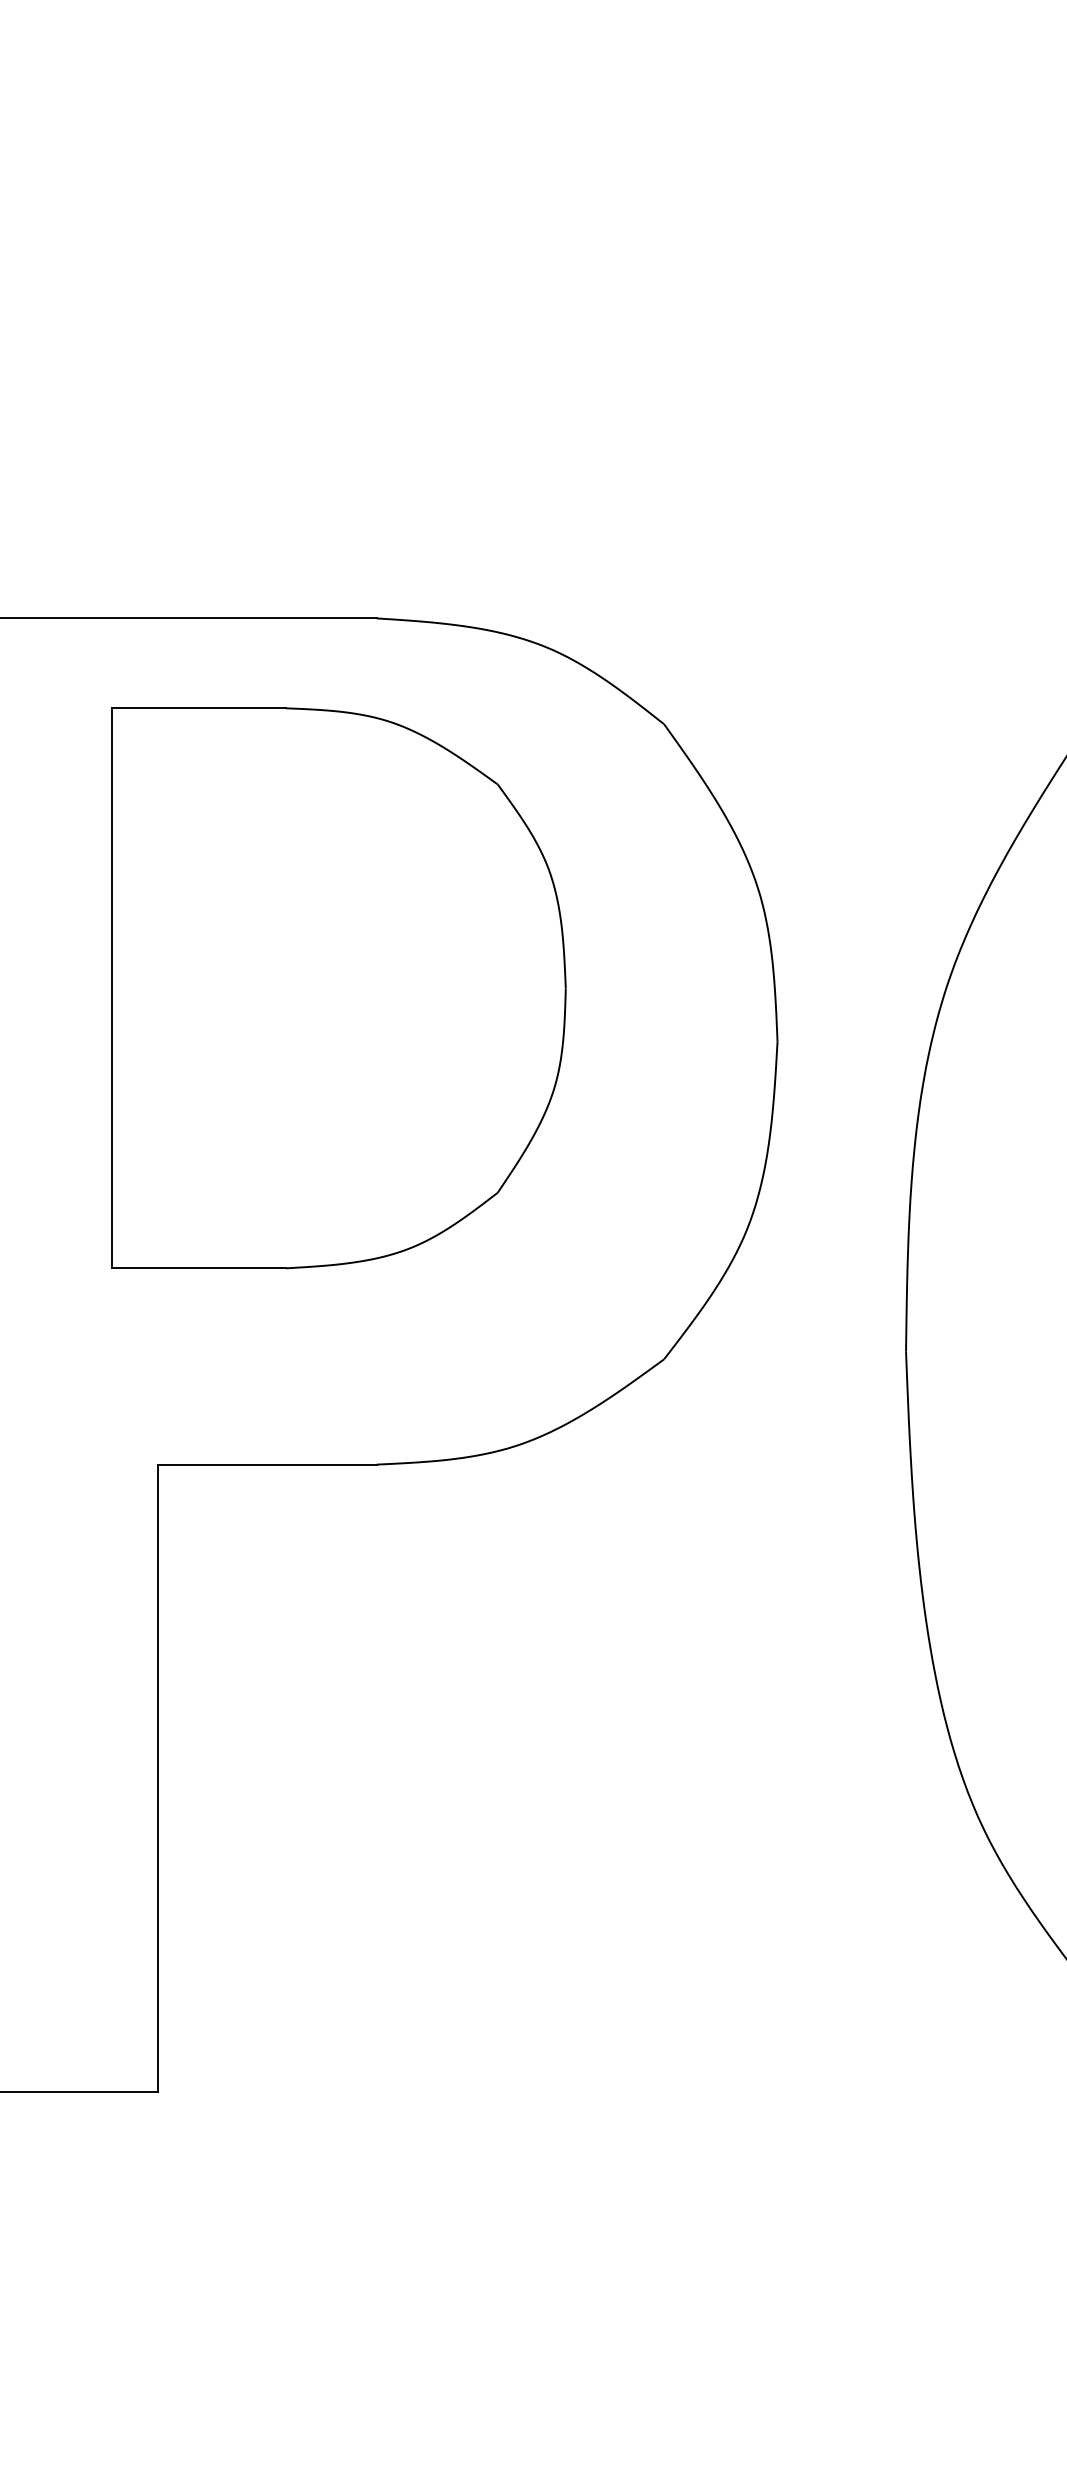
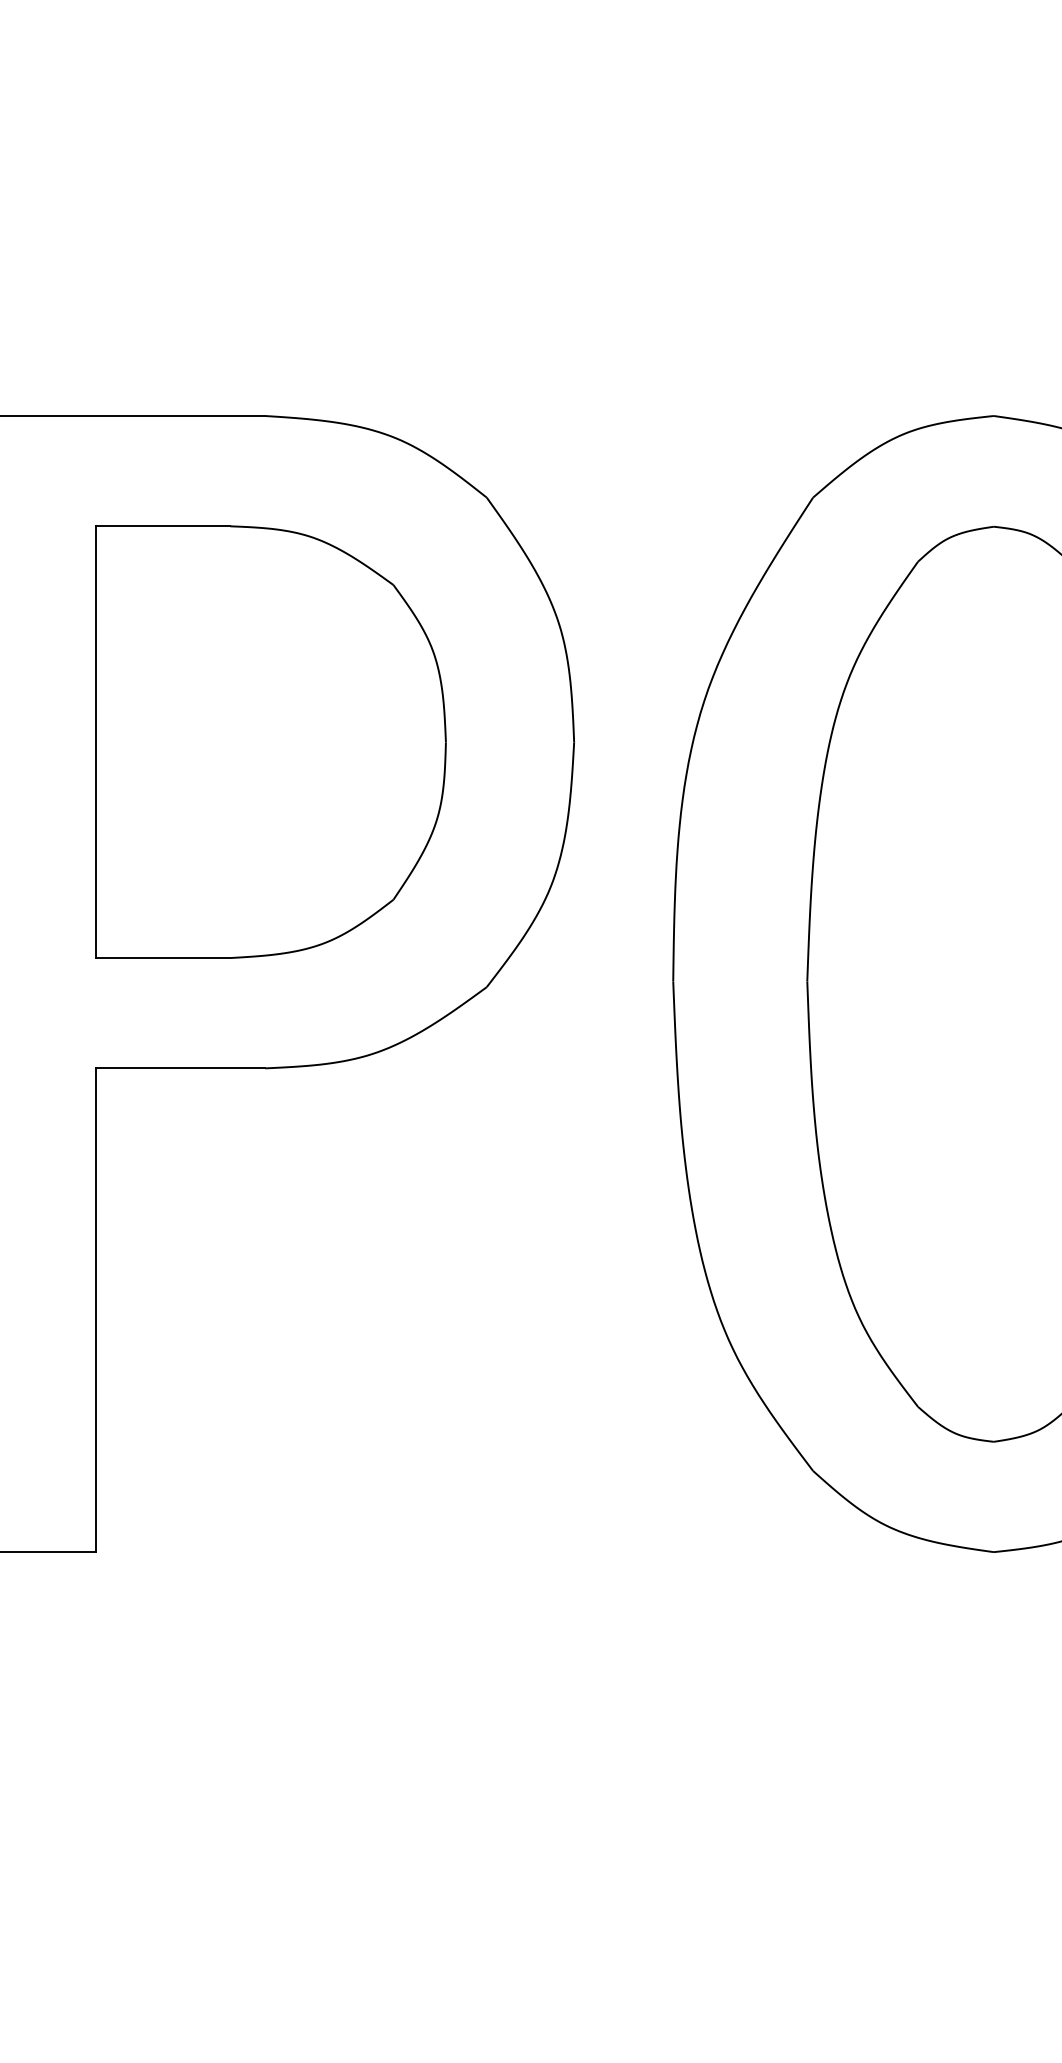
part: (338, 987) -> (270, 741), moved

